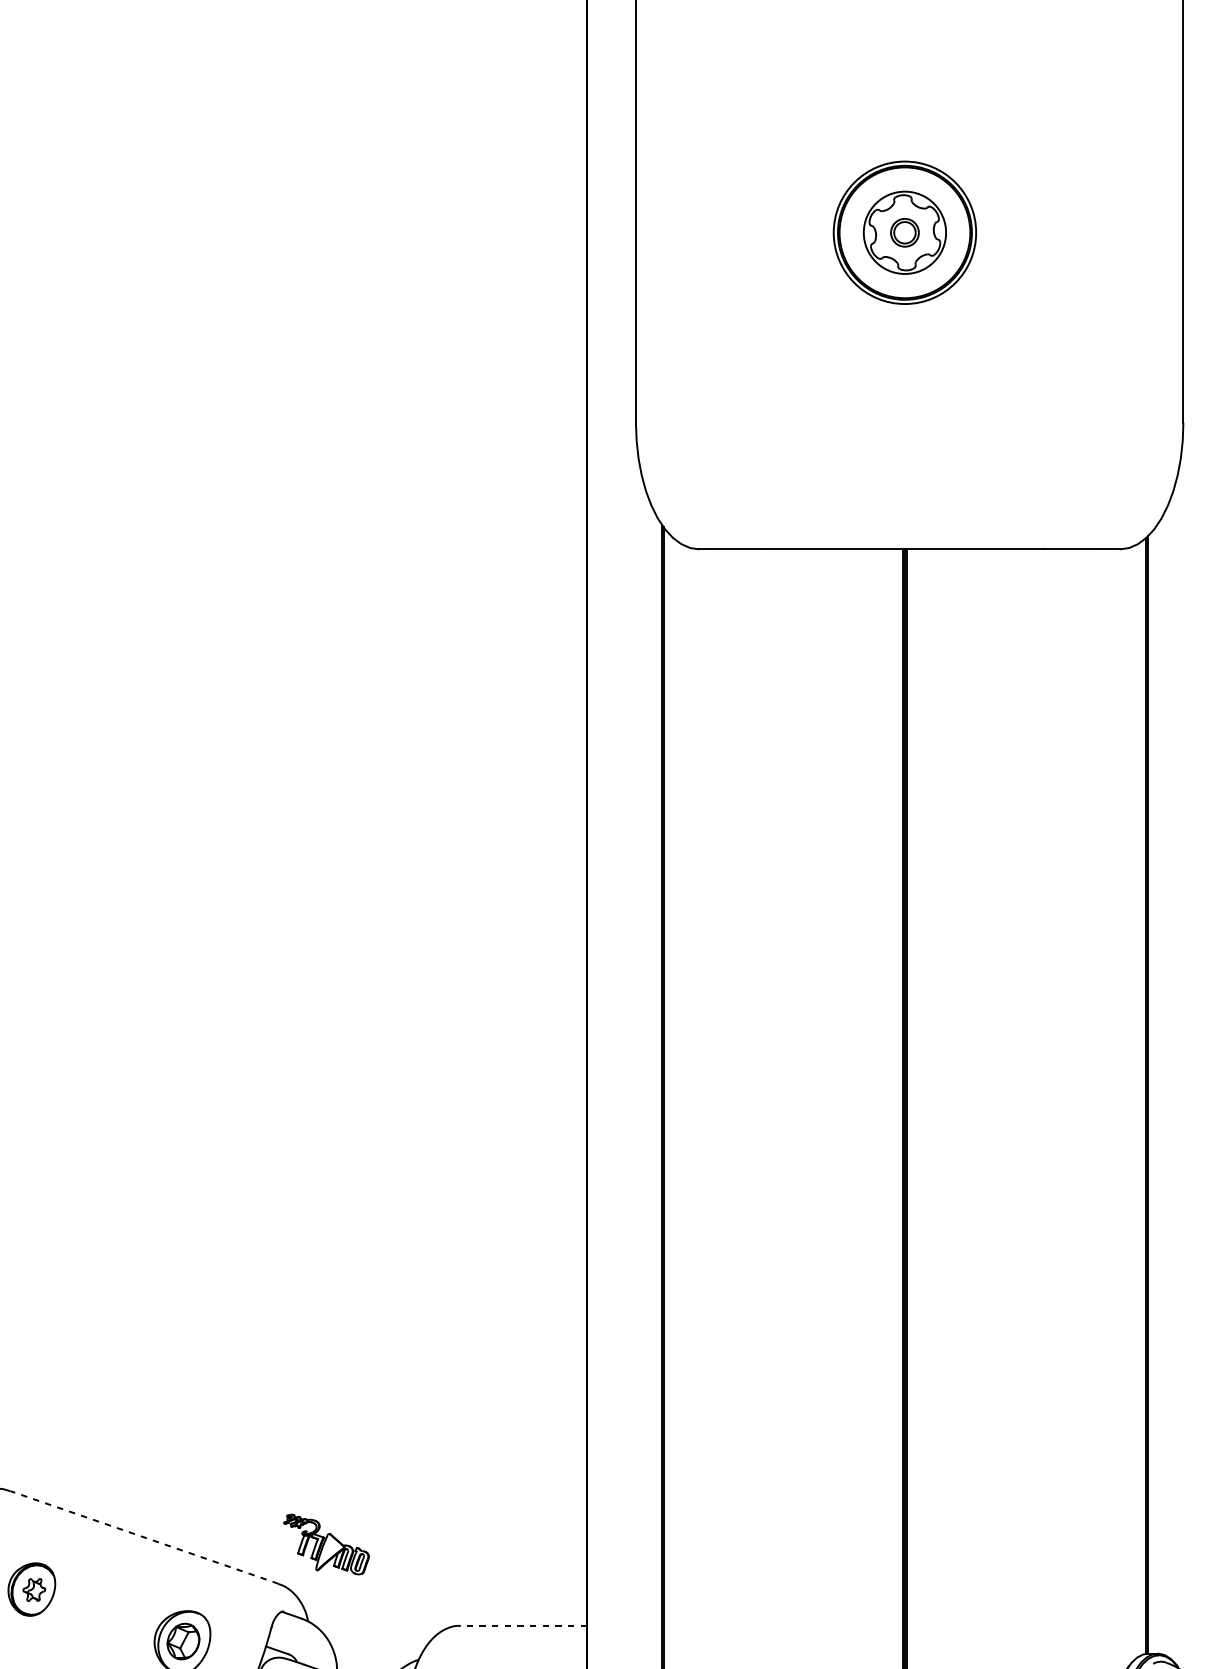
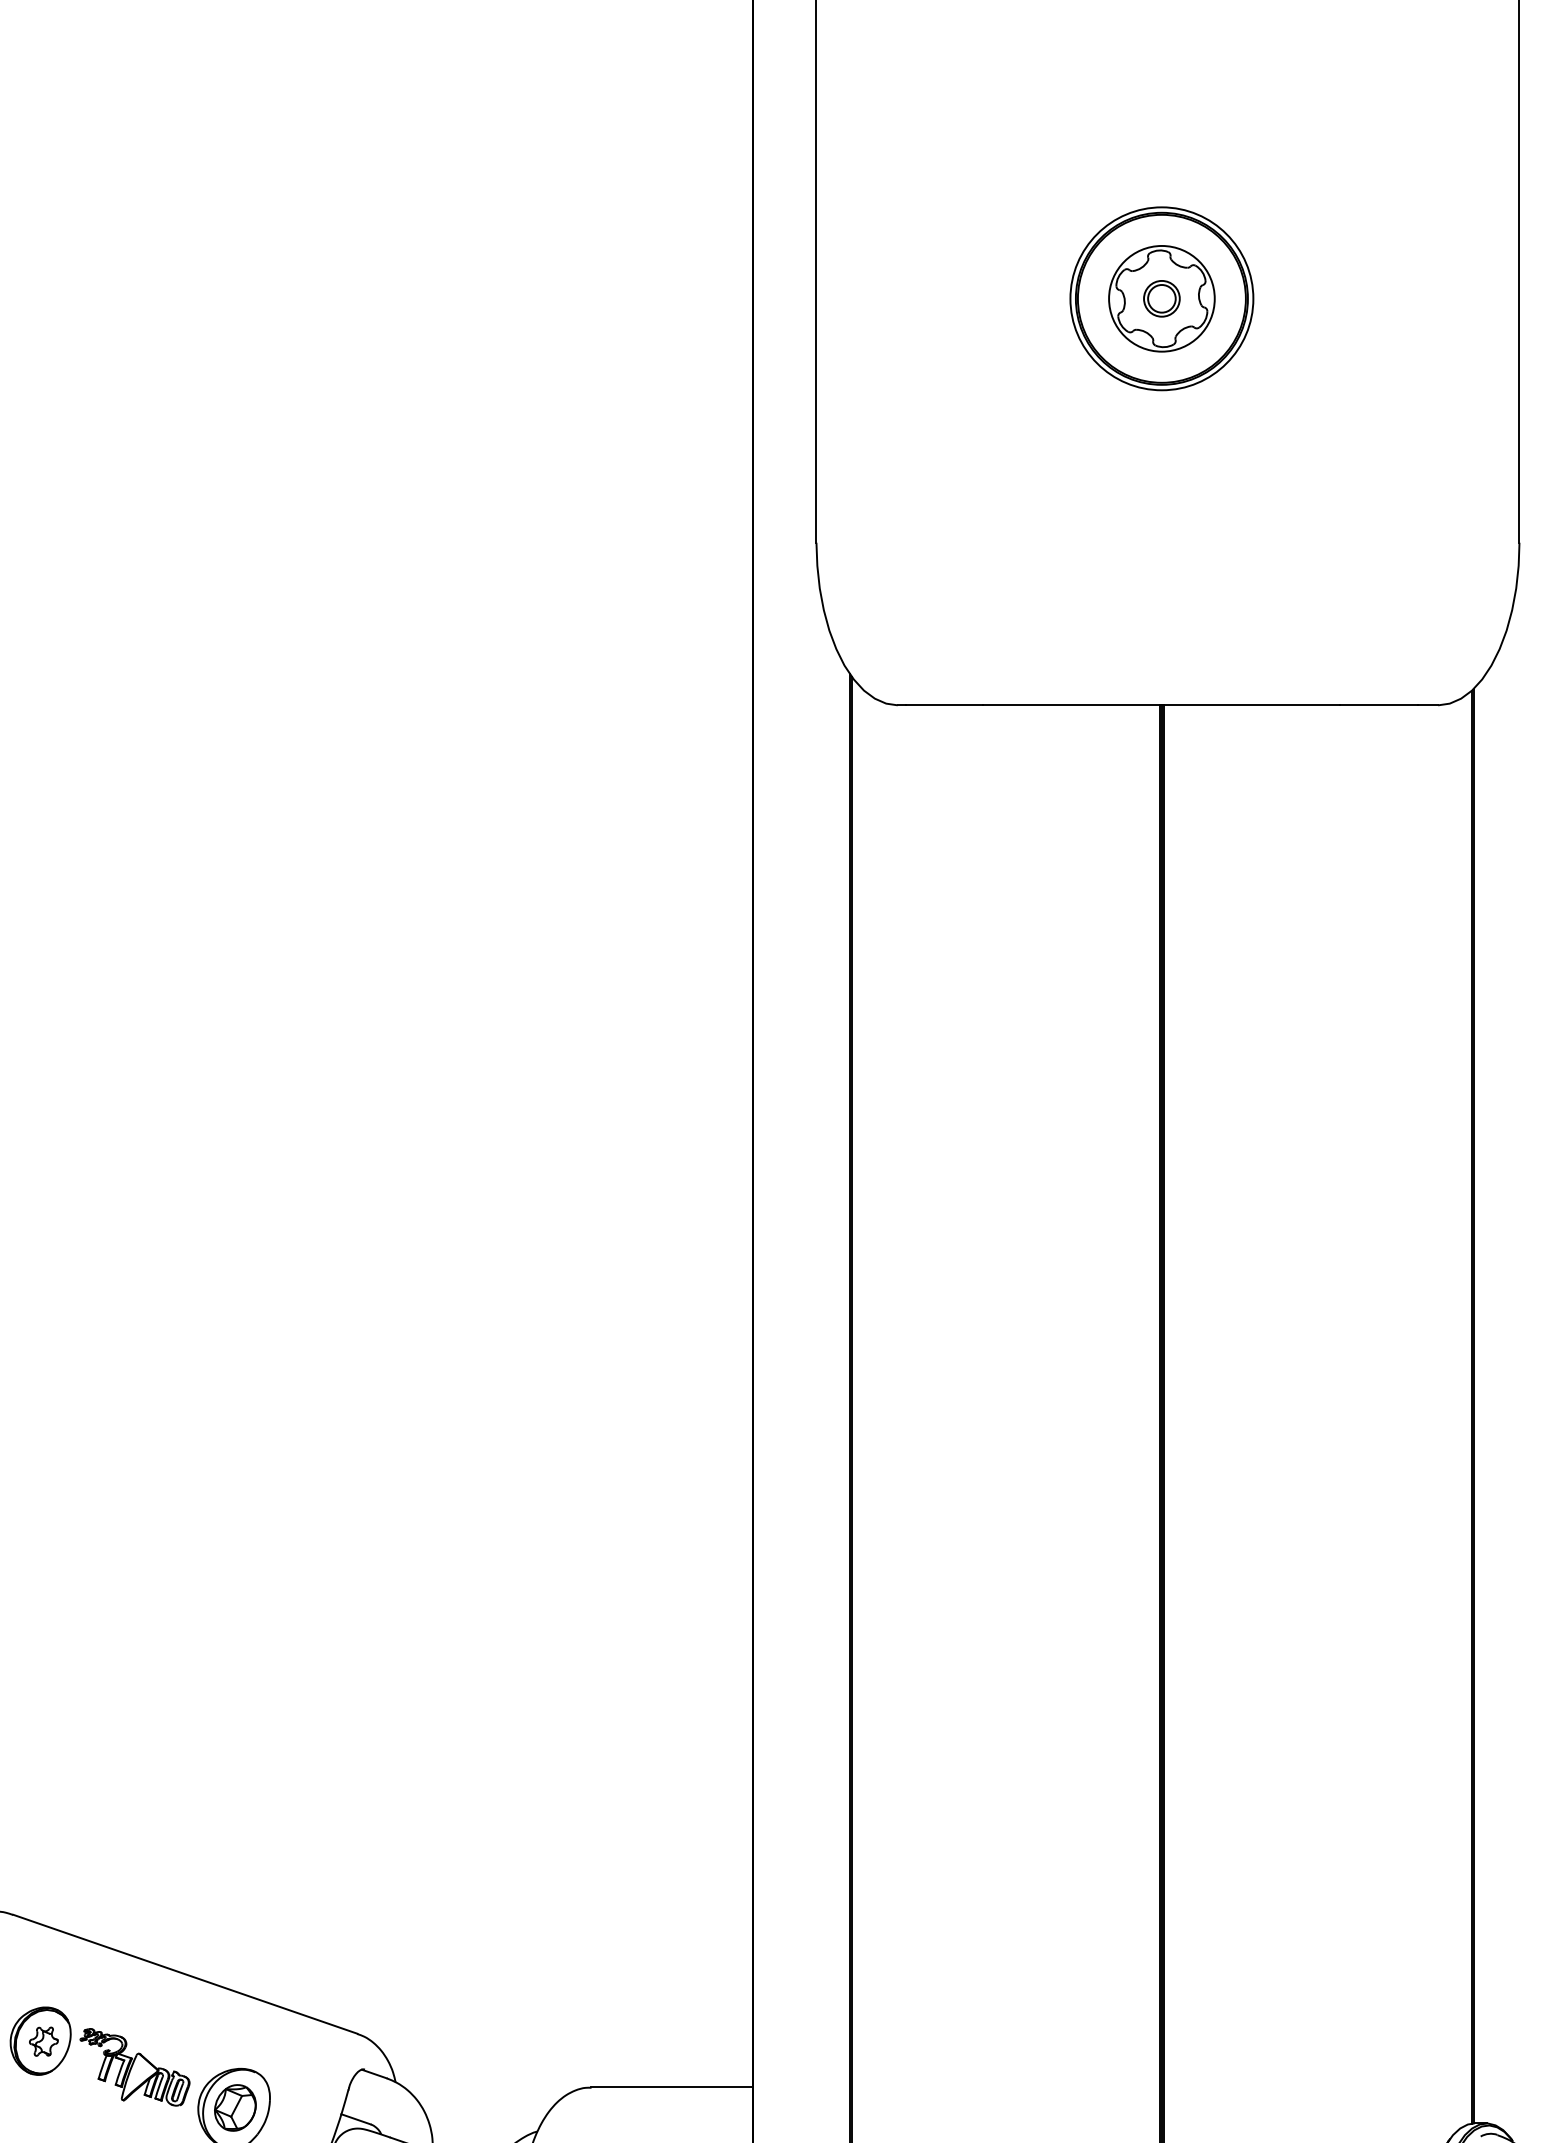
line: (143, 1537) -> (184, 1974), dashed -> solid
part: (326, 1544) -> (134, 2067), moved
line: (523, 1625) -> (671, 2087), dashed -> solid

